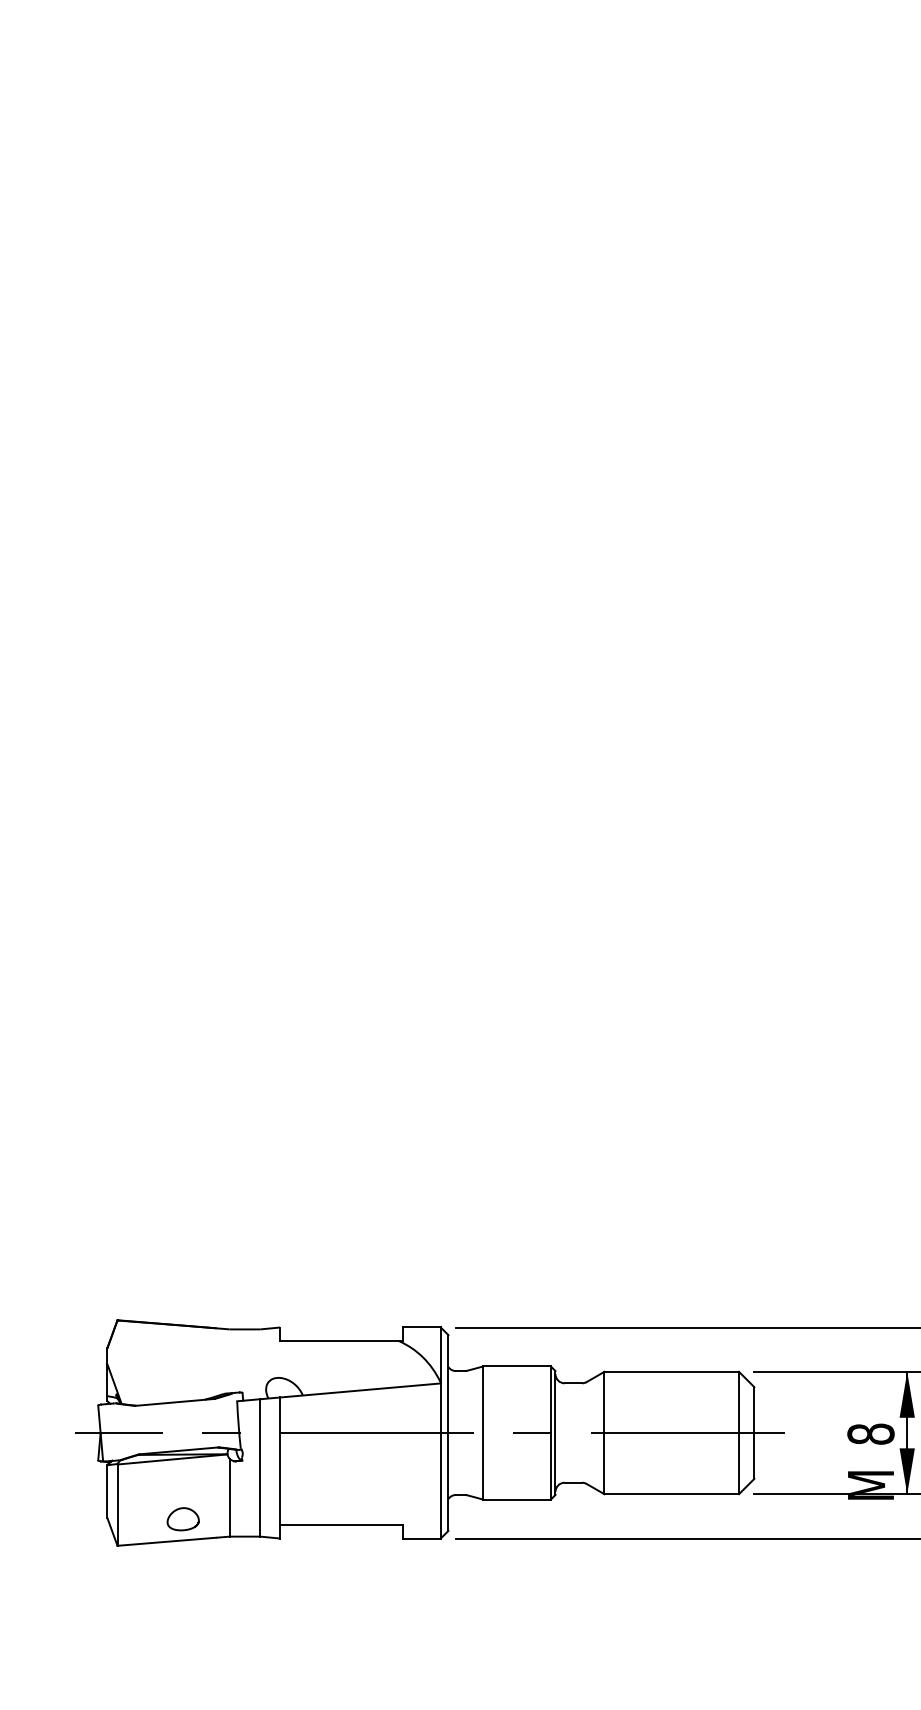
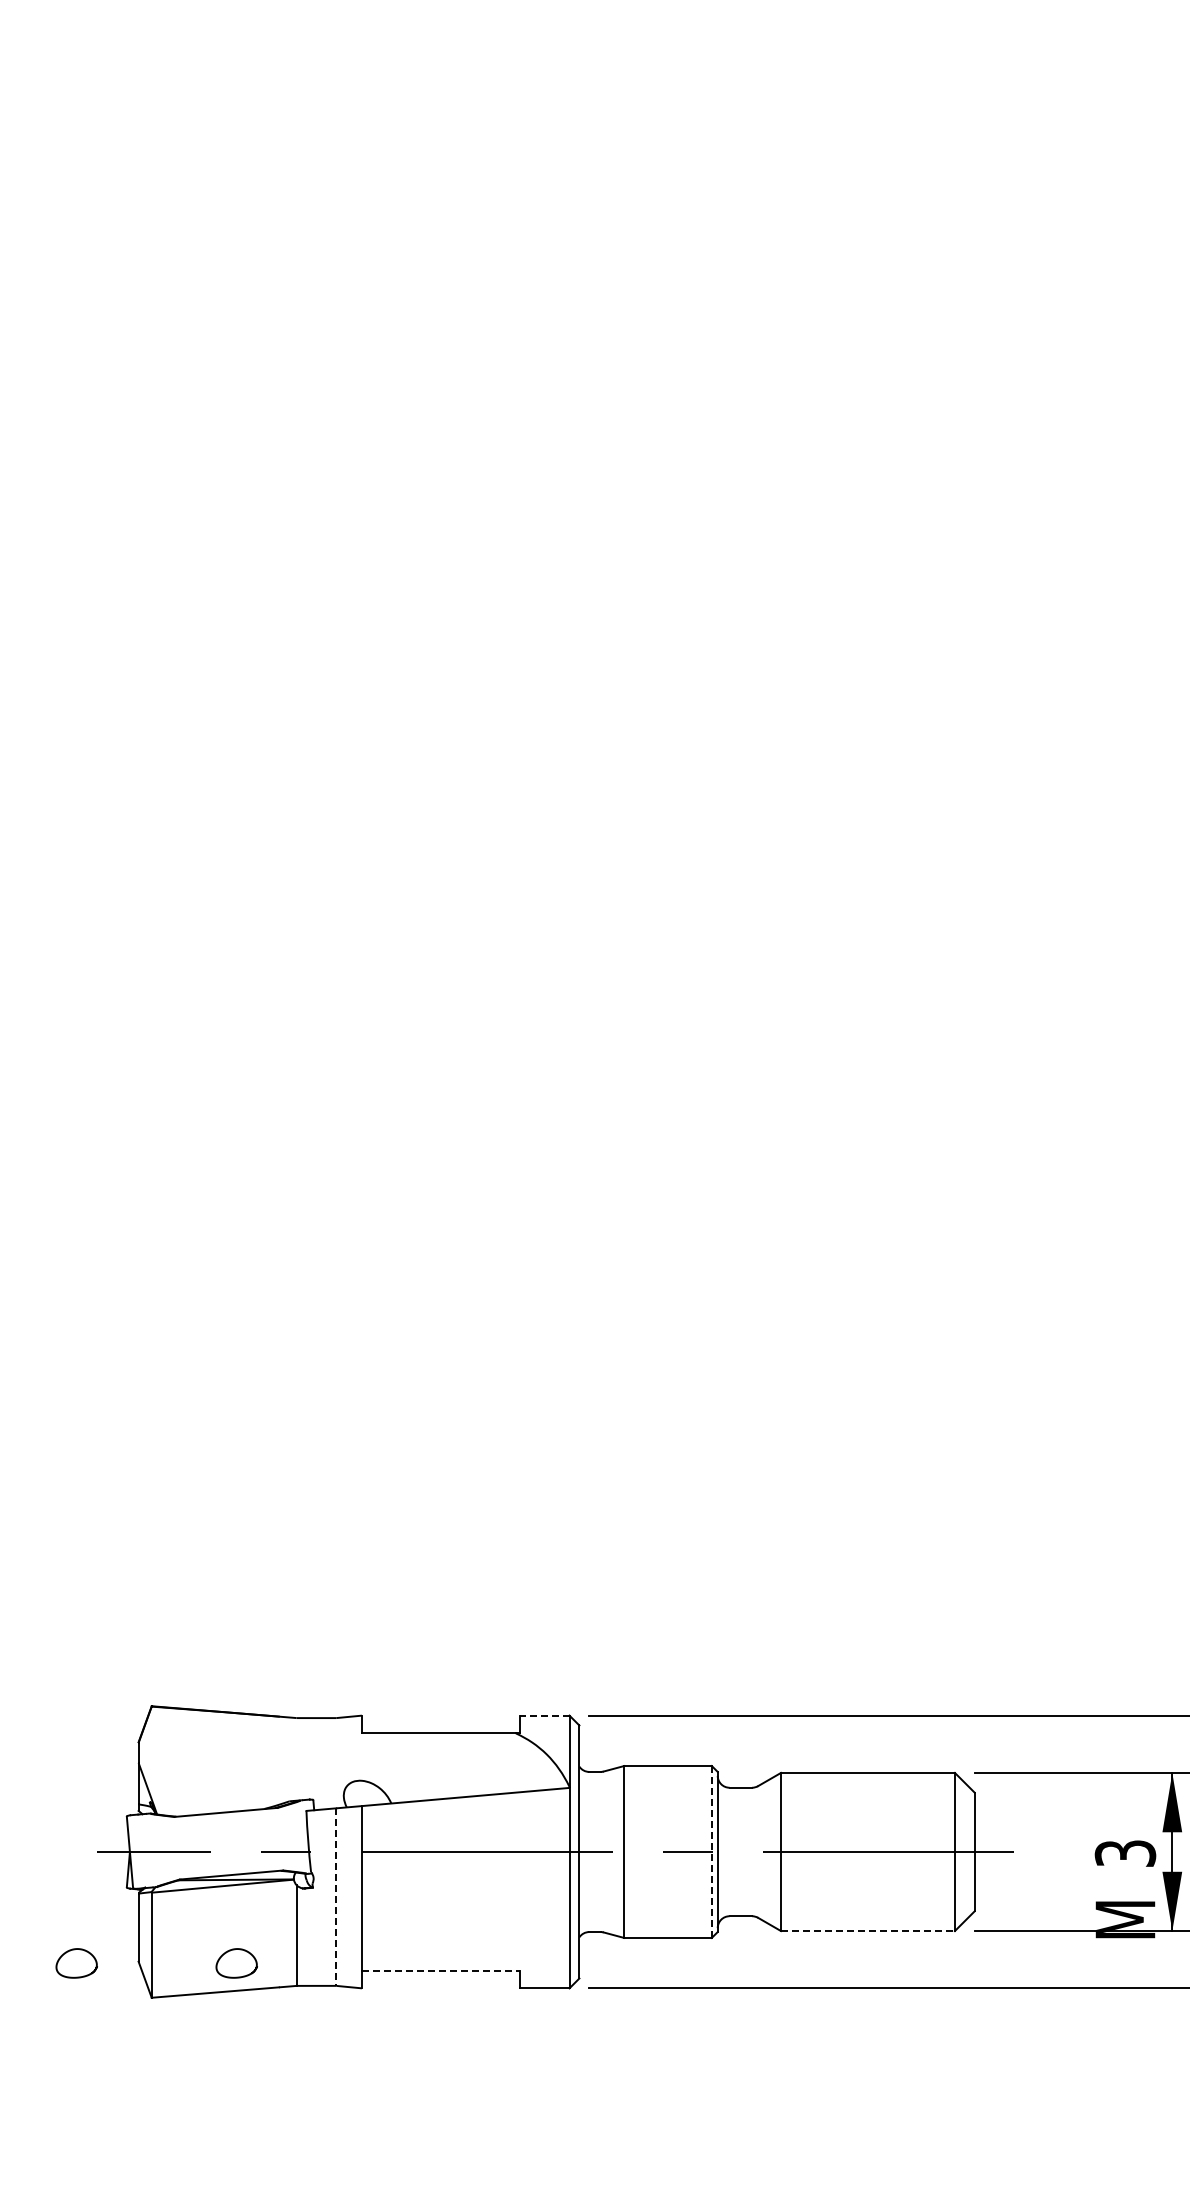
line: (421, 1327) -> (544, 1715), solid -> dashed
line: (550, 1432) -> (711, 1851), solid -> dashed
text: (871, 1434) -> (1125, 1853), 8 -> 3
line: (260, 1468) -> (336, 1897), solid -> dashed
line: (671, 1494) -> (867, 1931), solid -> dashed
line: (341, 1524) -> (441, 1970), solid -> dashed
curve: (59, 1529) -> (76, 1976), added

